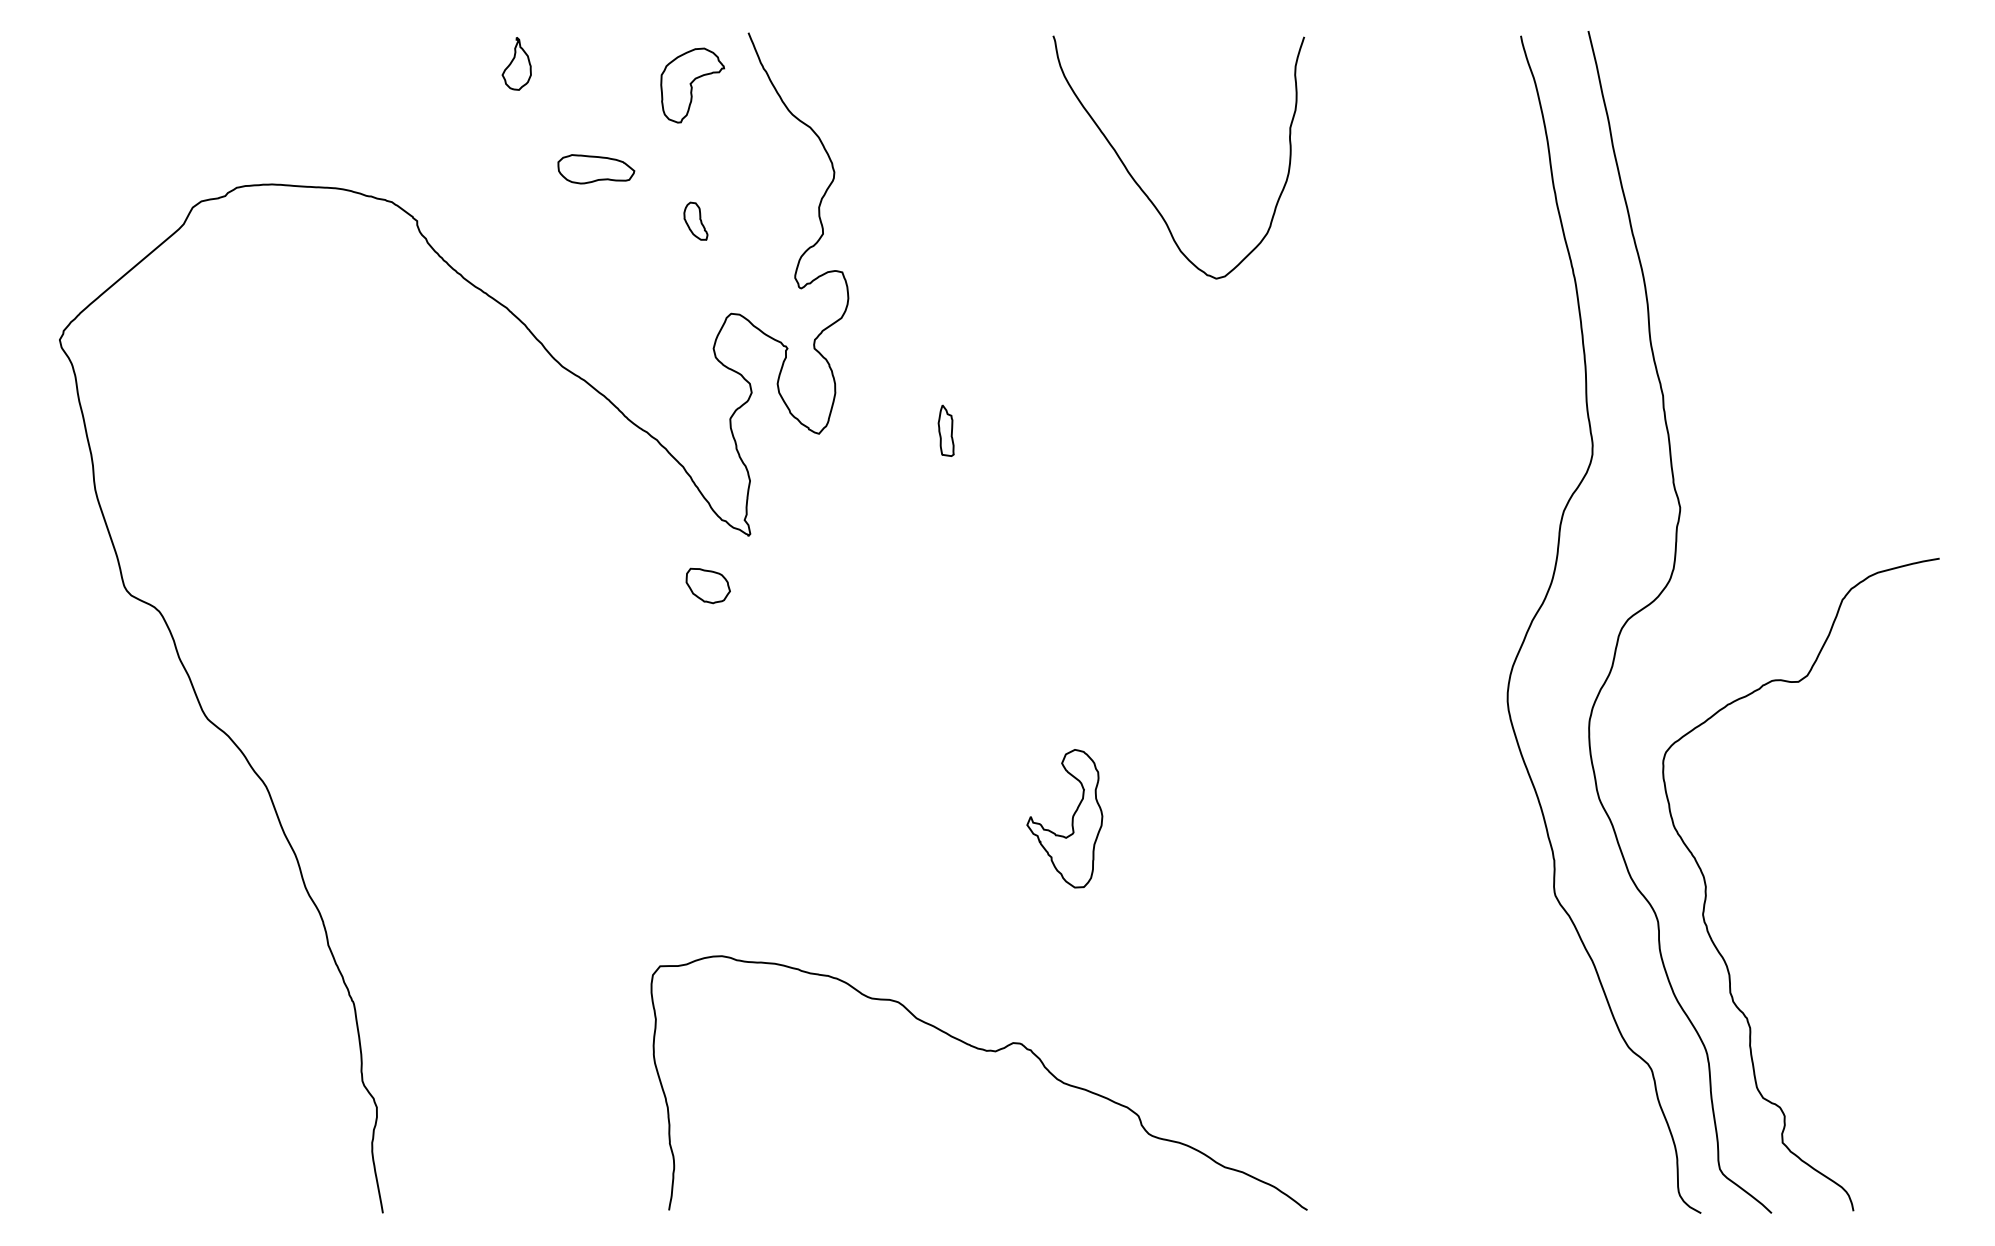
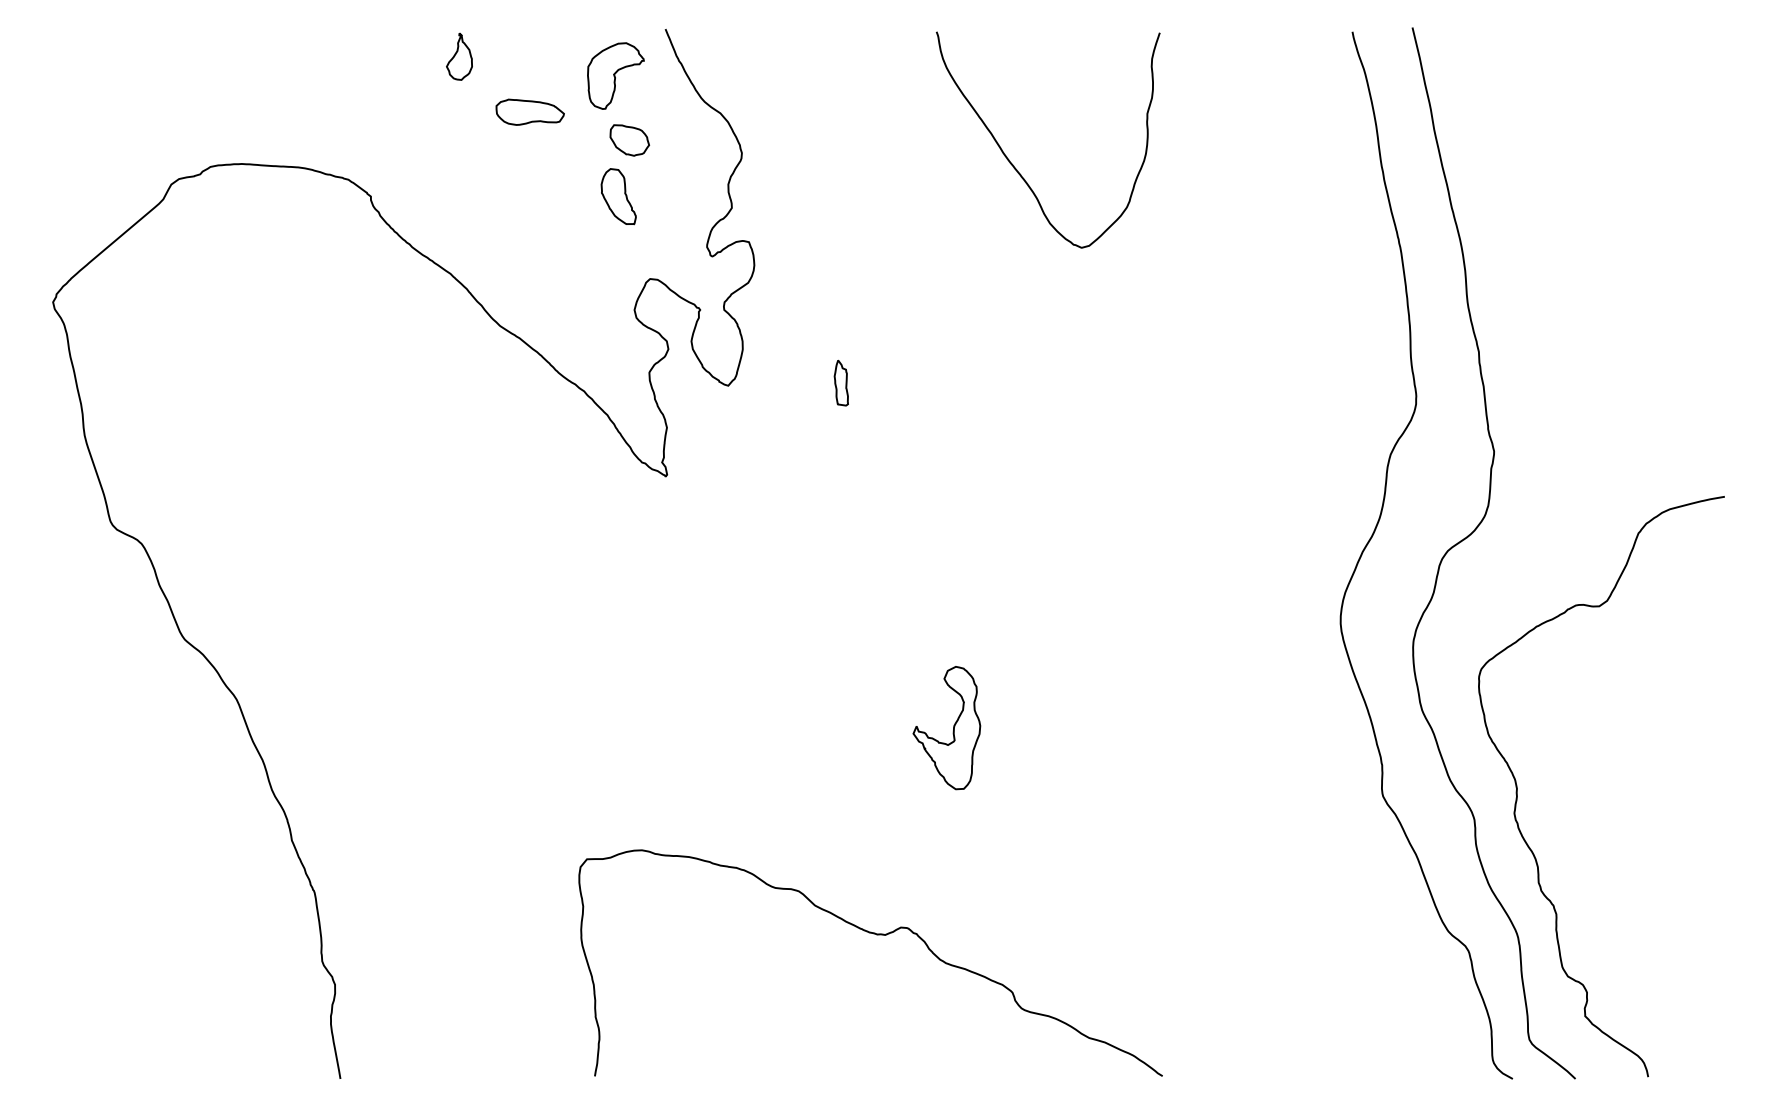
part: (596, 169) -> (530, 112), moved
part: (695, 221) -> (618, 196), size x1.67
part: (707, 585) -> (629, 140), moved

